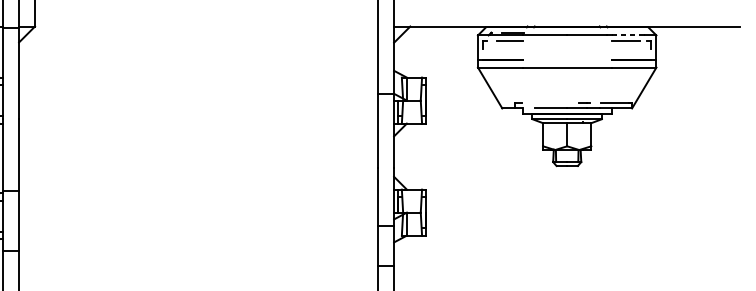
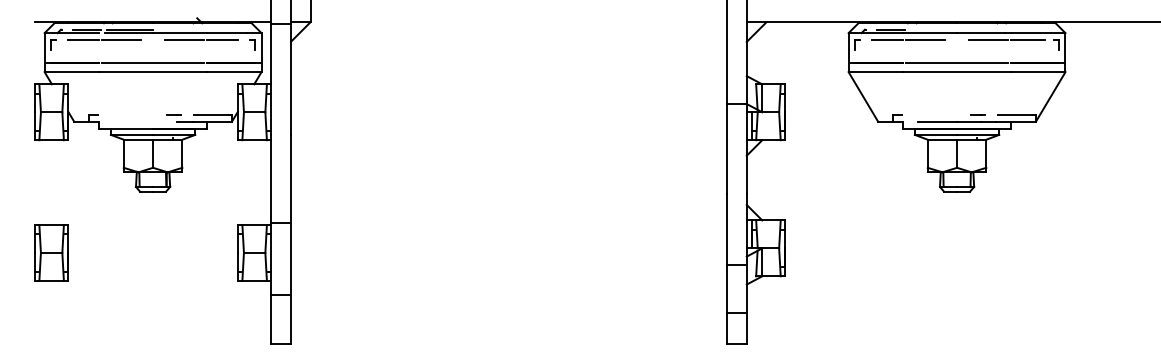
line: (628, 35) -> (1031, 33), dashed -> solid
line: (541, 40) -> (925, 39), added
line: (593, 40) -> (988, 39), added
line: (567, 59) -> (957, 62), added

